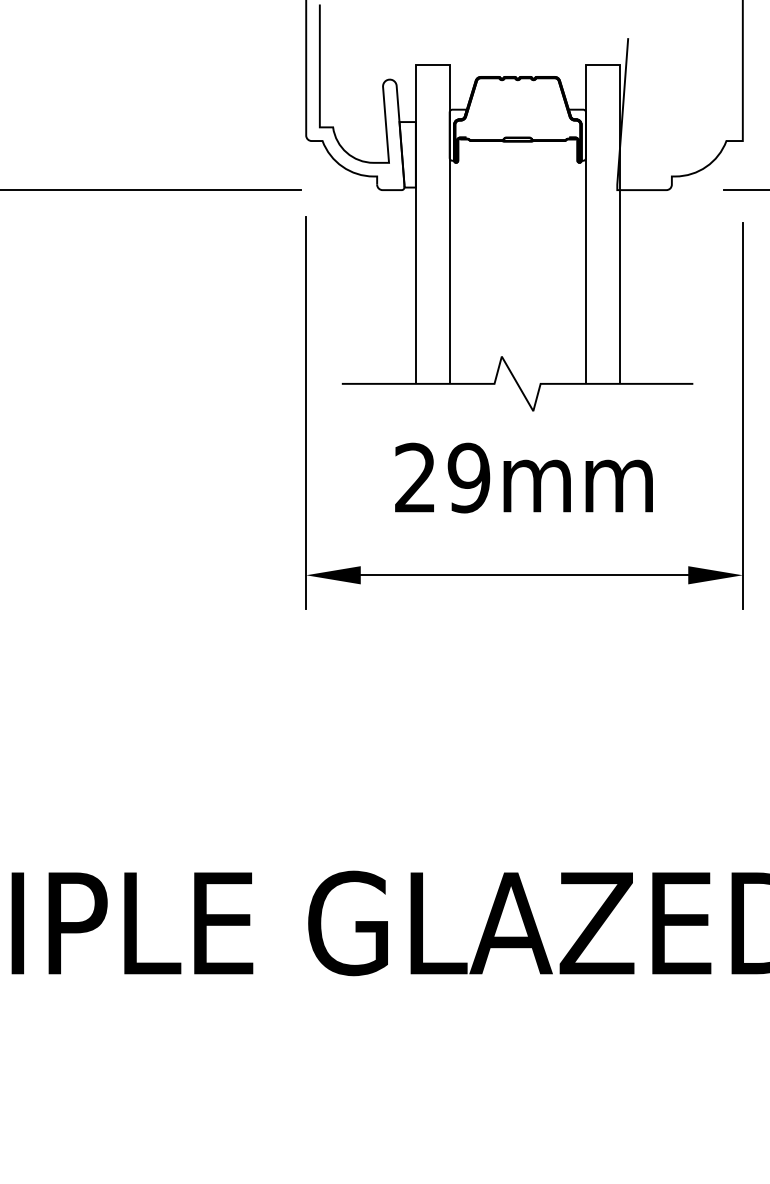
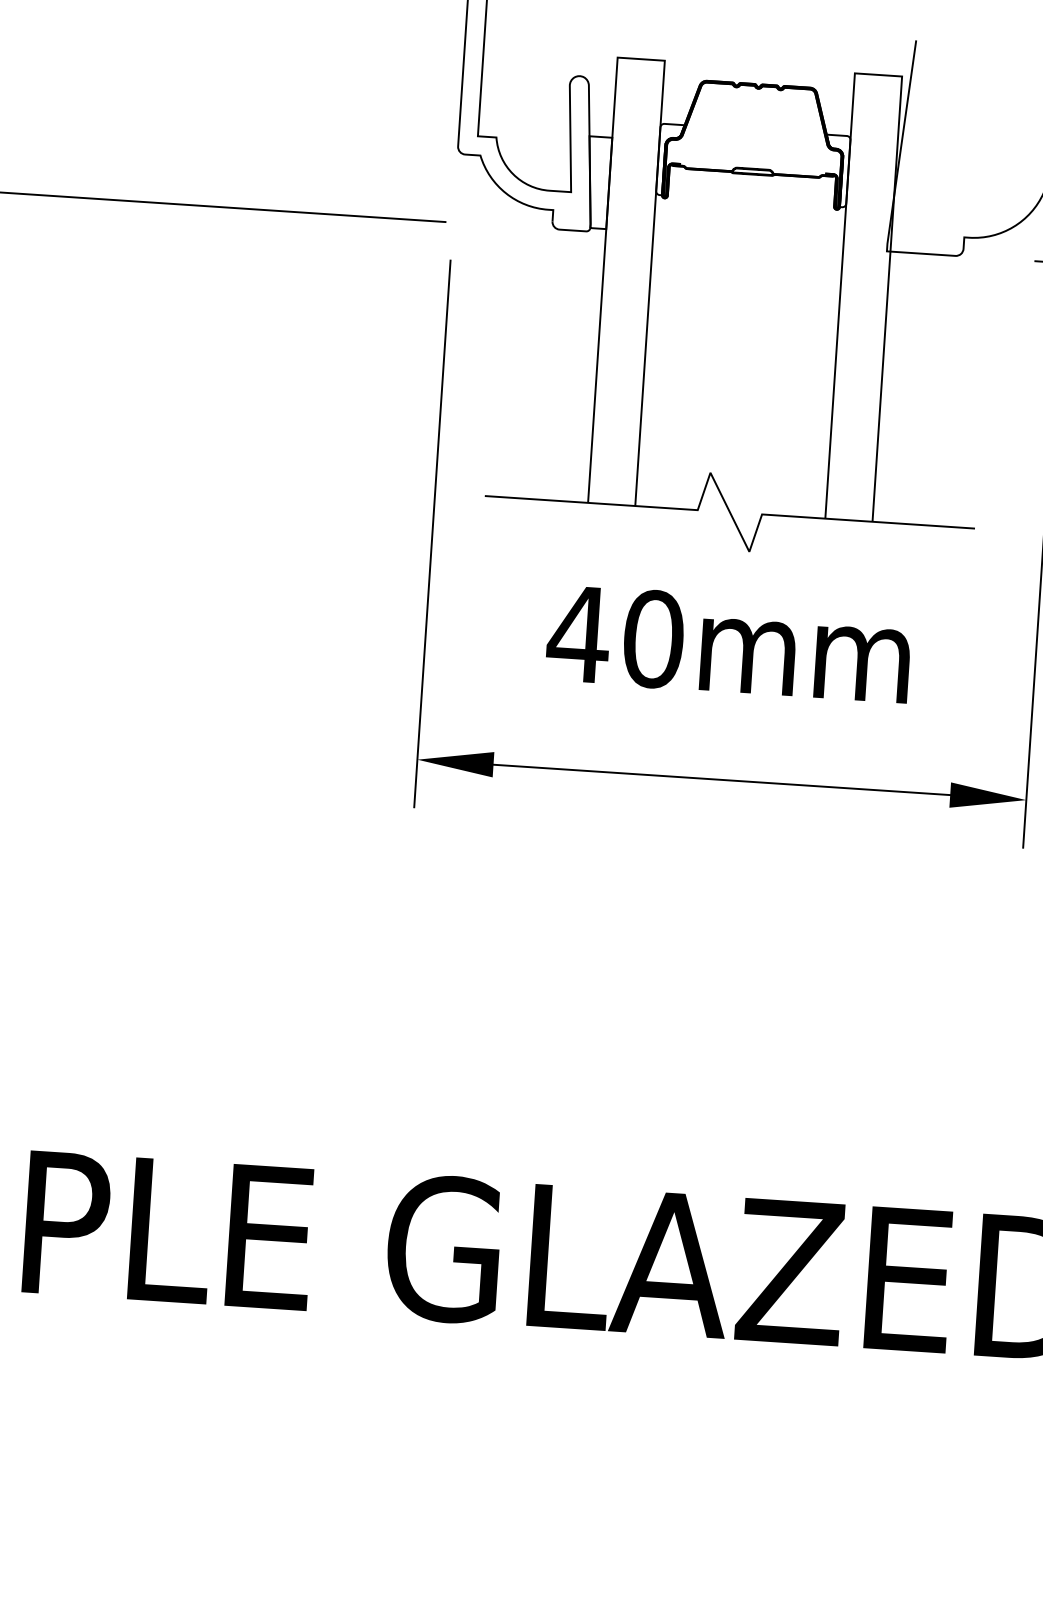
text: (441, 477) -> (615, 635), 29mm -> 40mm

